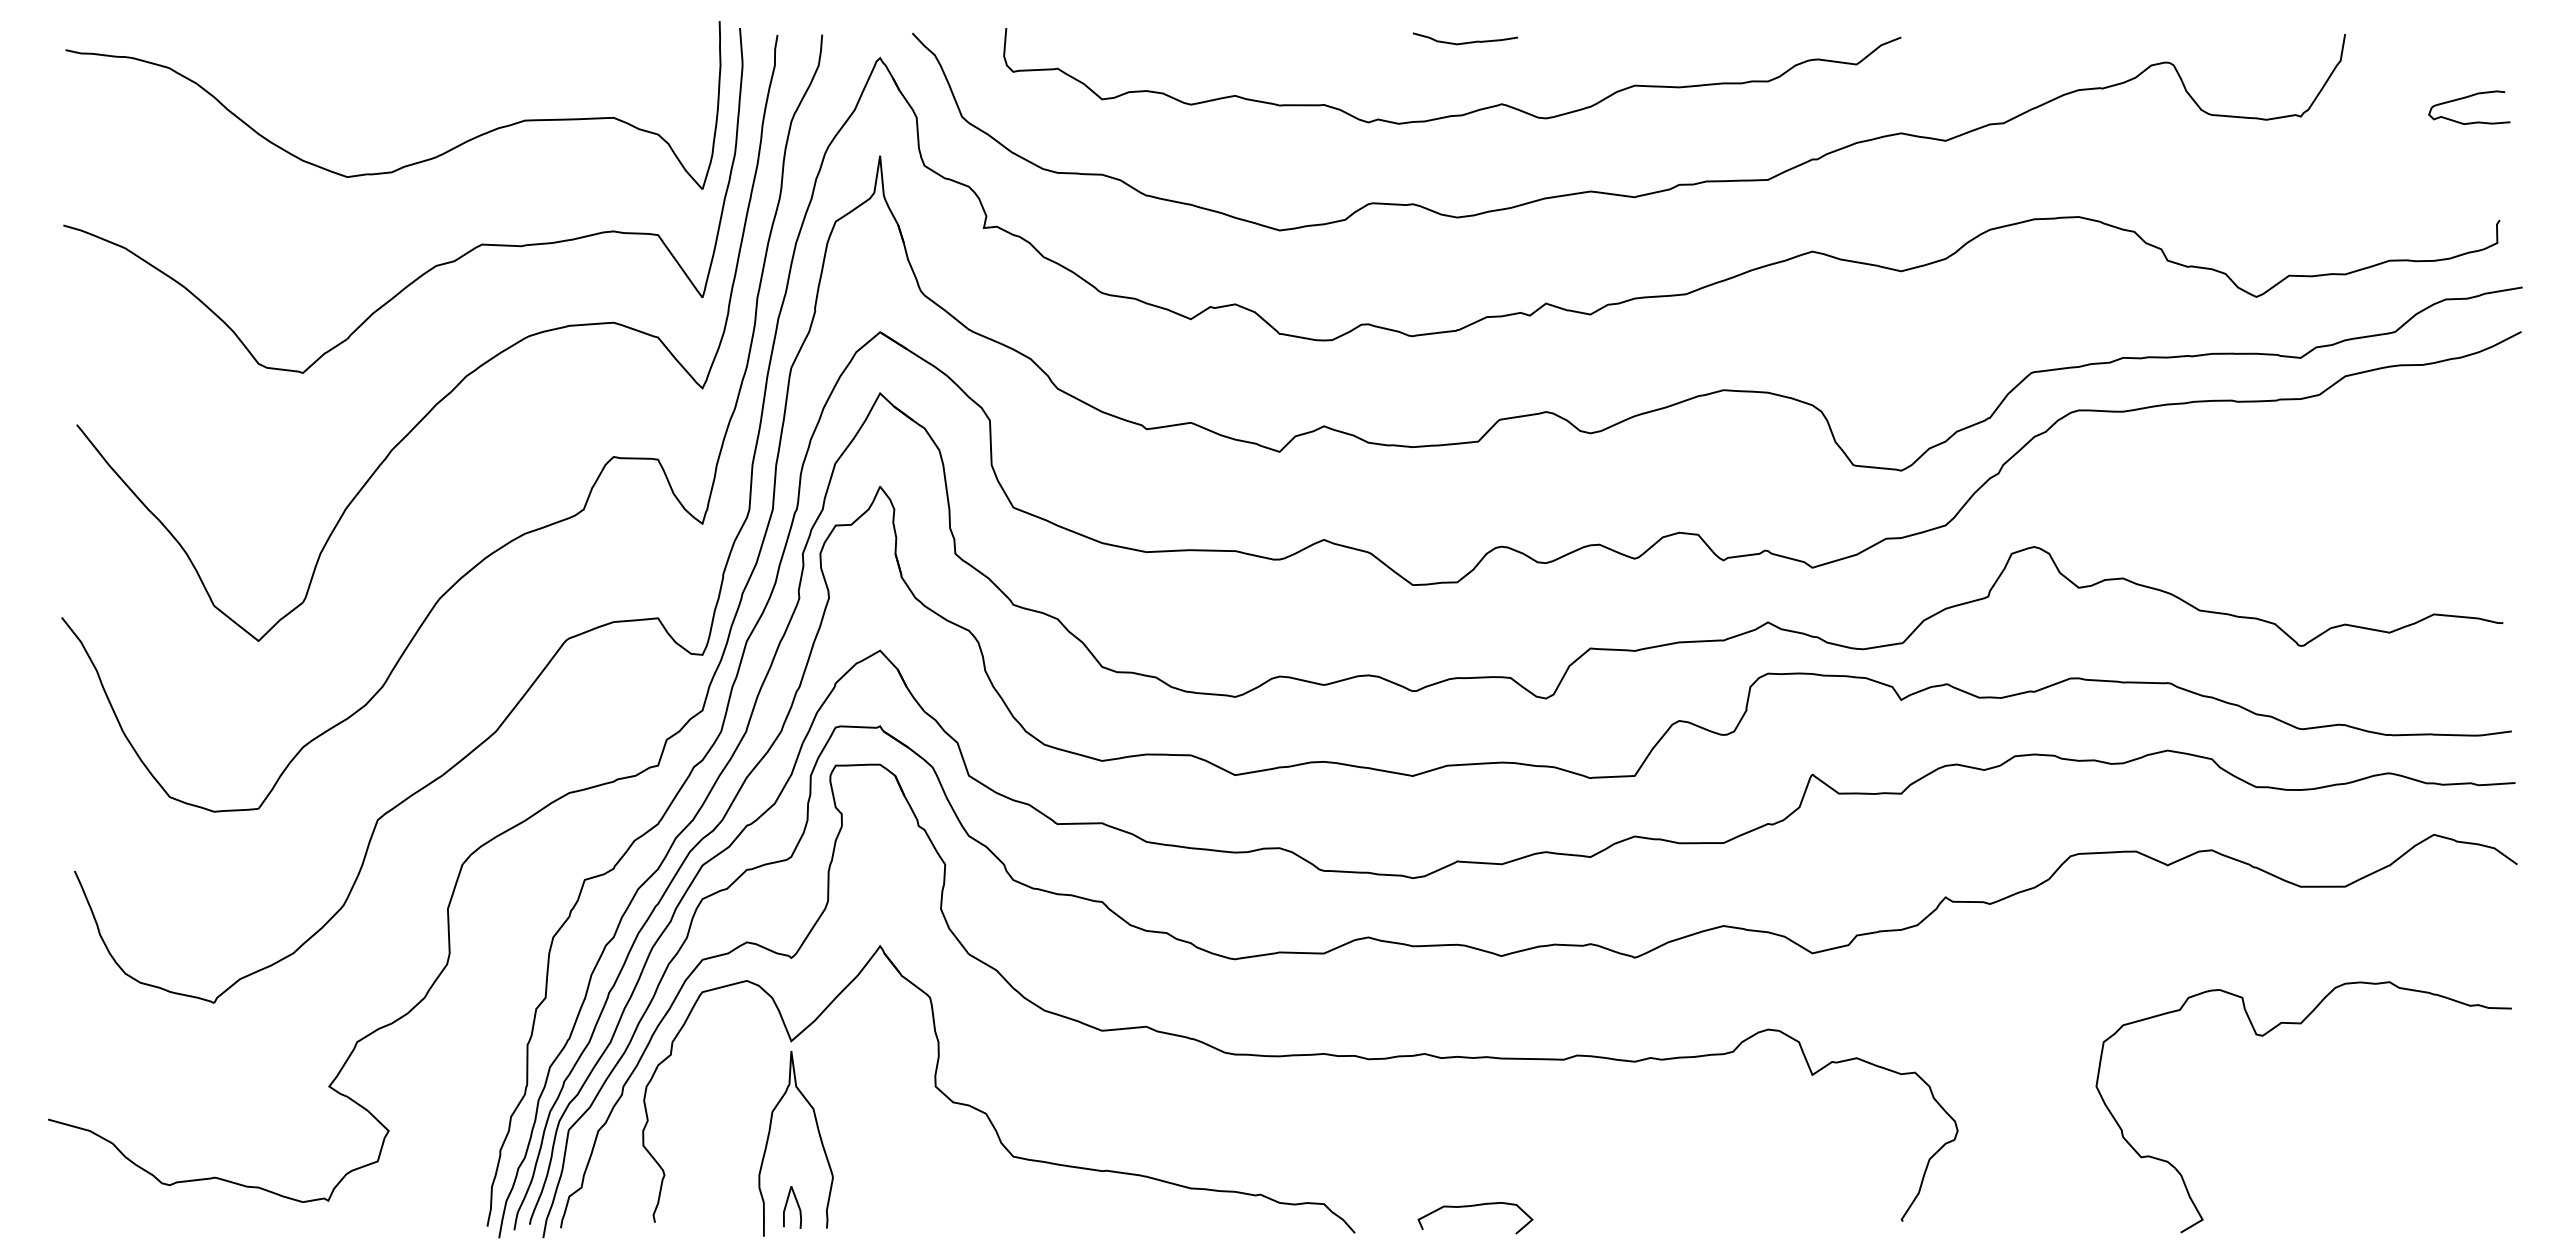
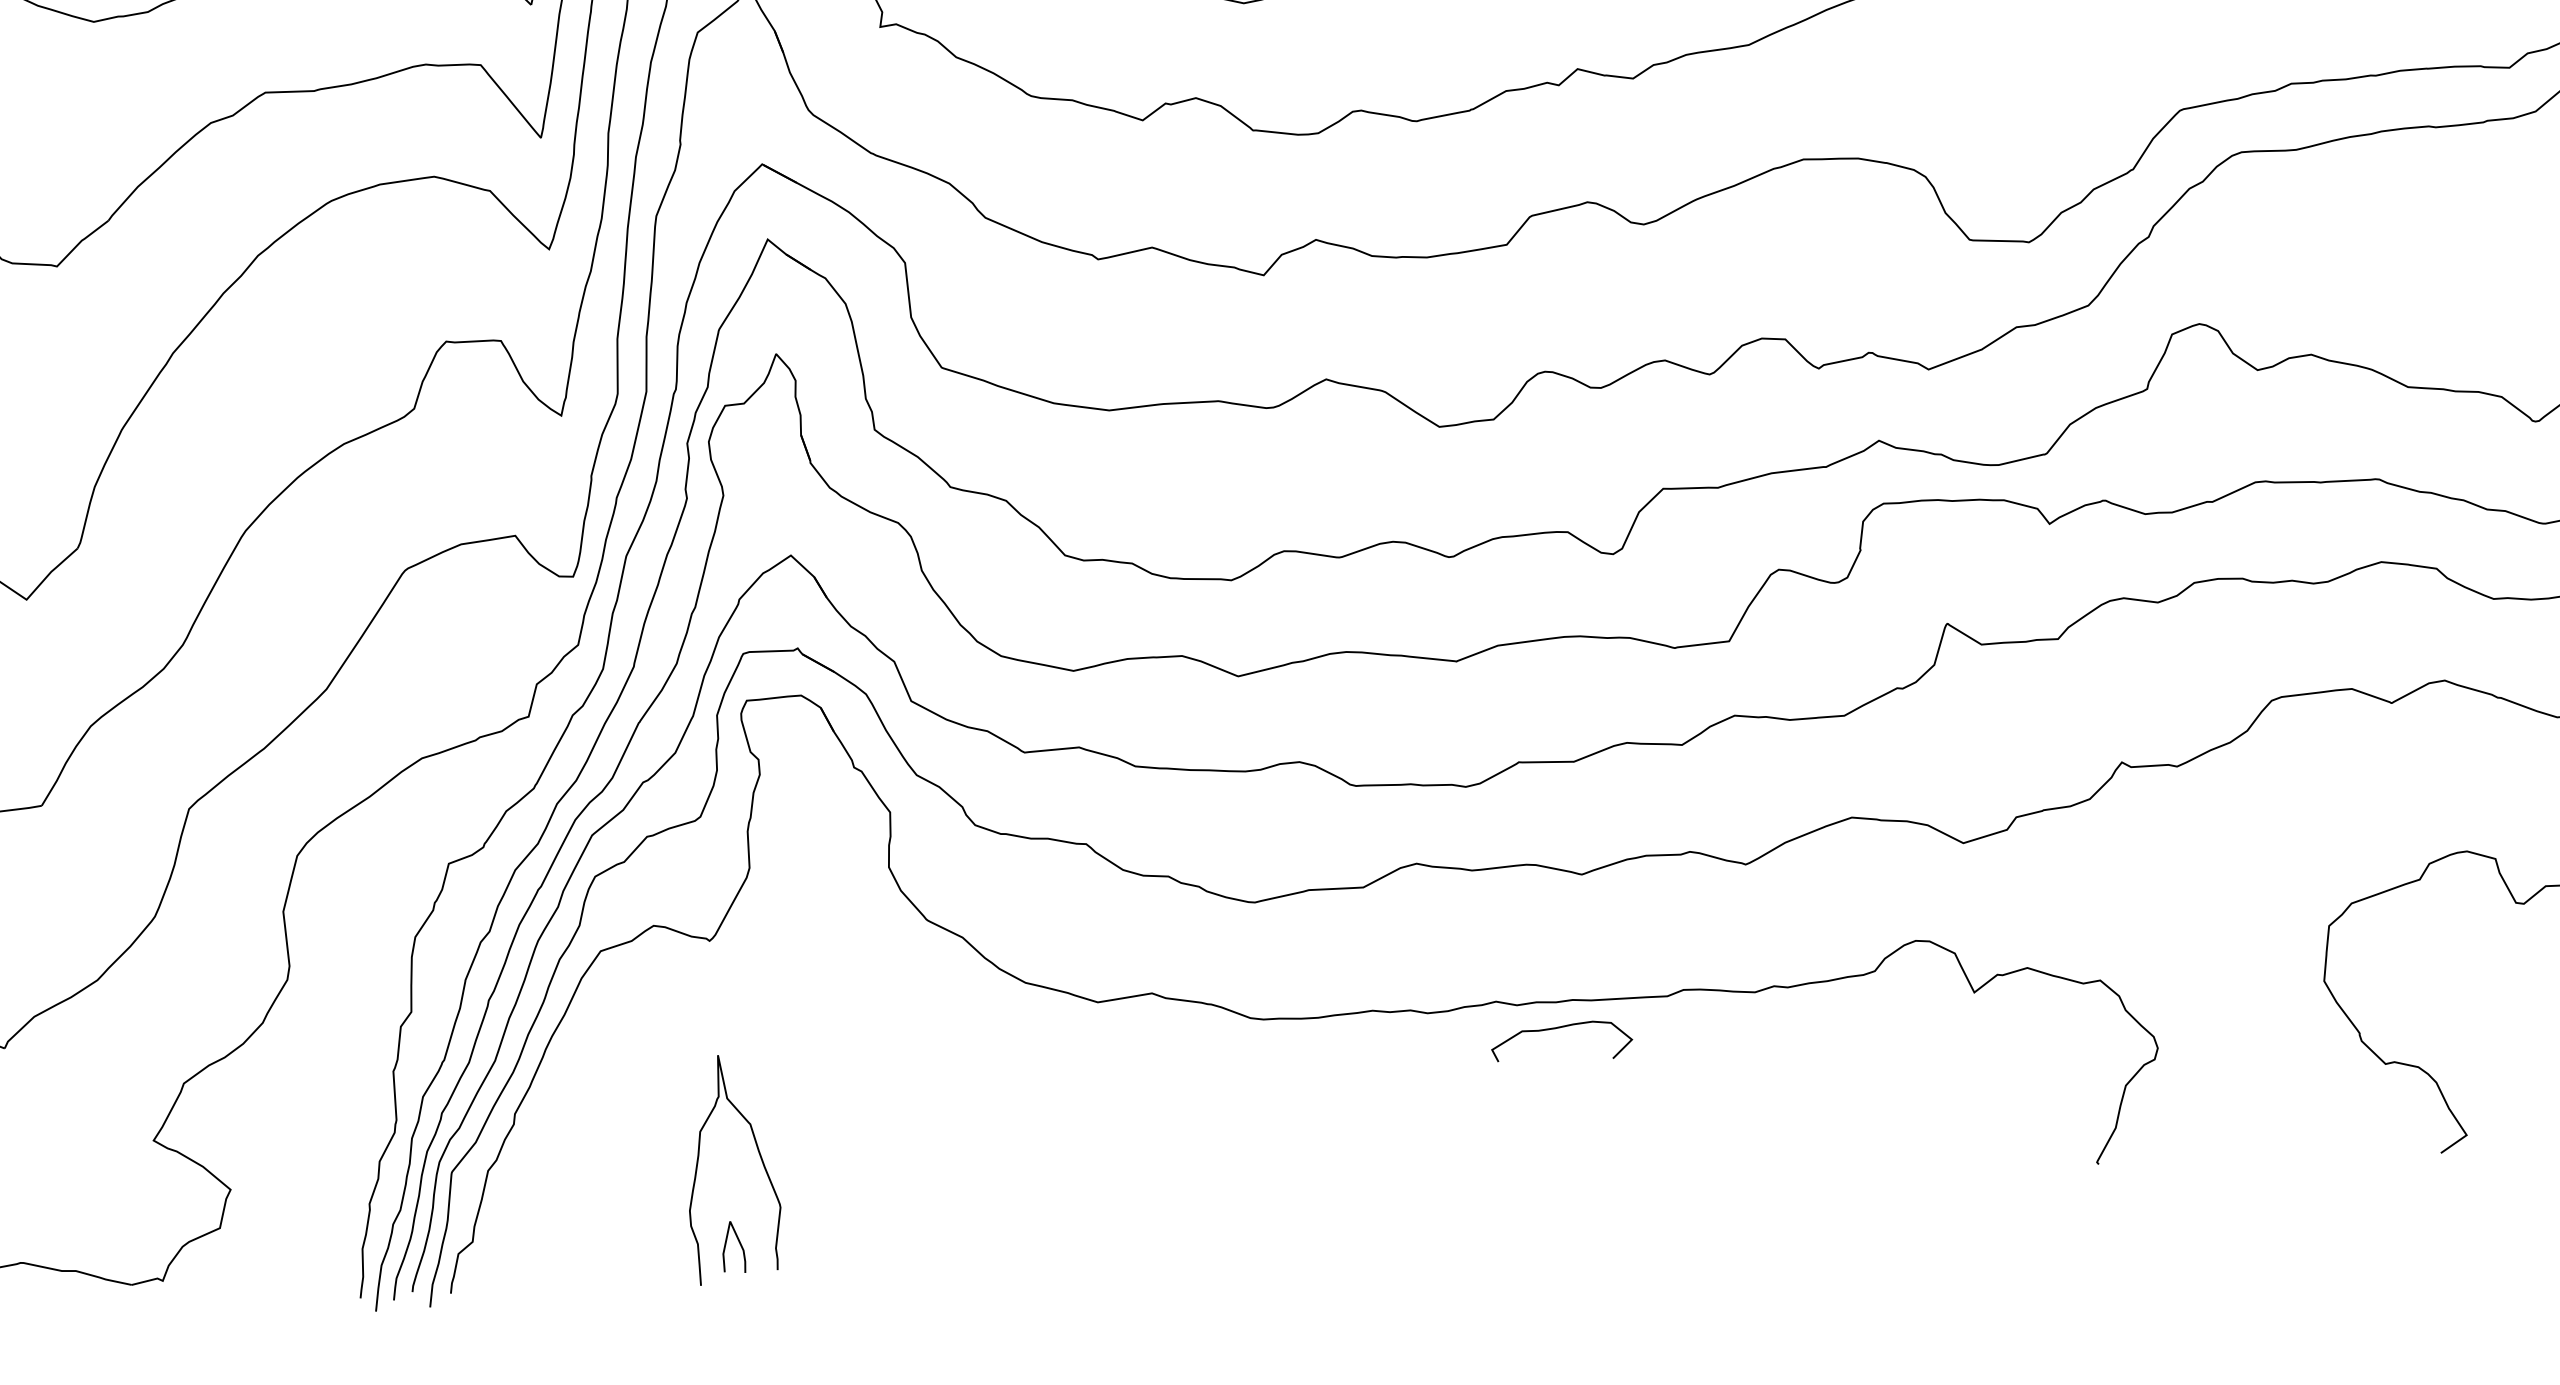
part: (986, 1112) -> (963, 1113), removed
curve: (1475, 1206) -> (1560, 1028), moved

